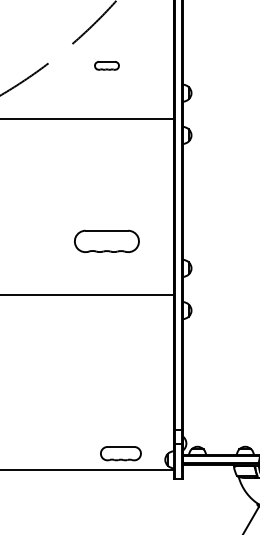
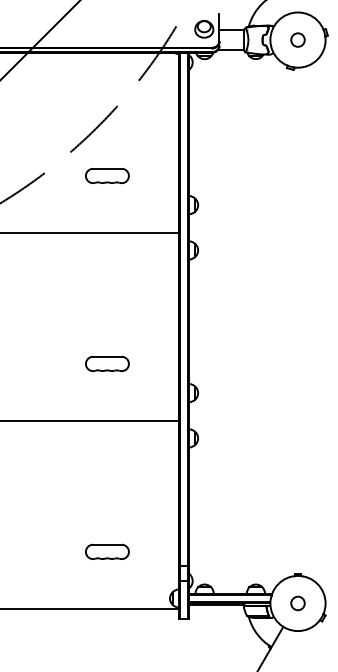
part: (107, 65) -> (107, 175), size x1.67
part: (107, 240) -> (107, 363), size x0.62
part: (121, 453) -> (107, 551), moved

